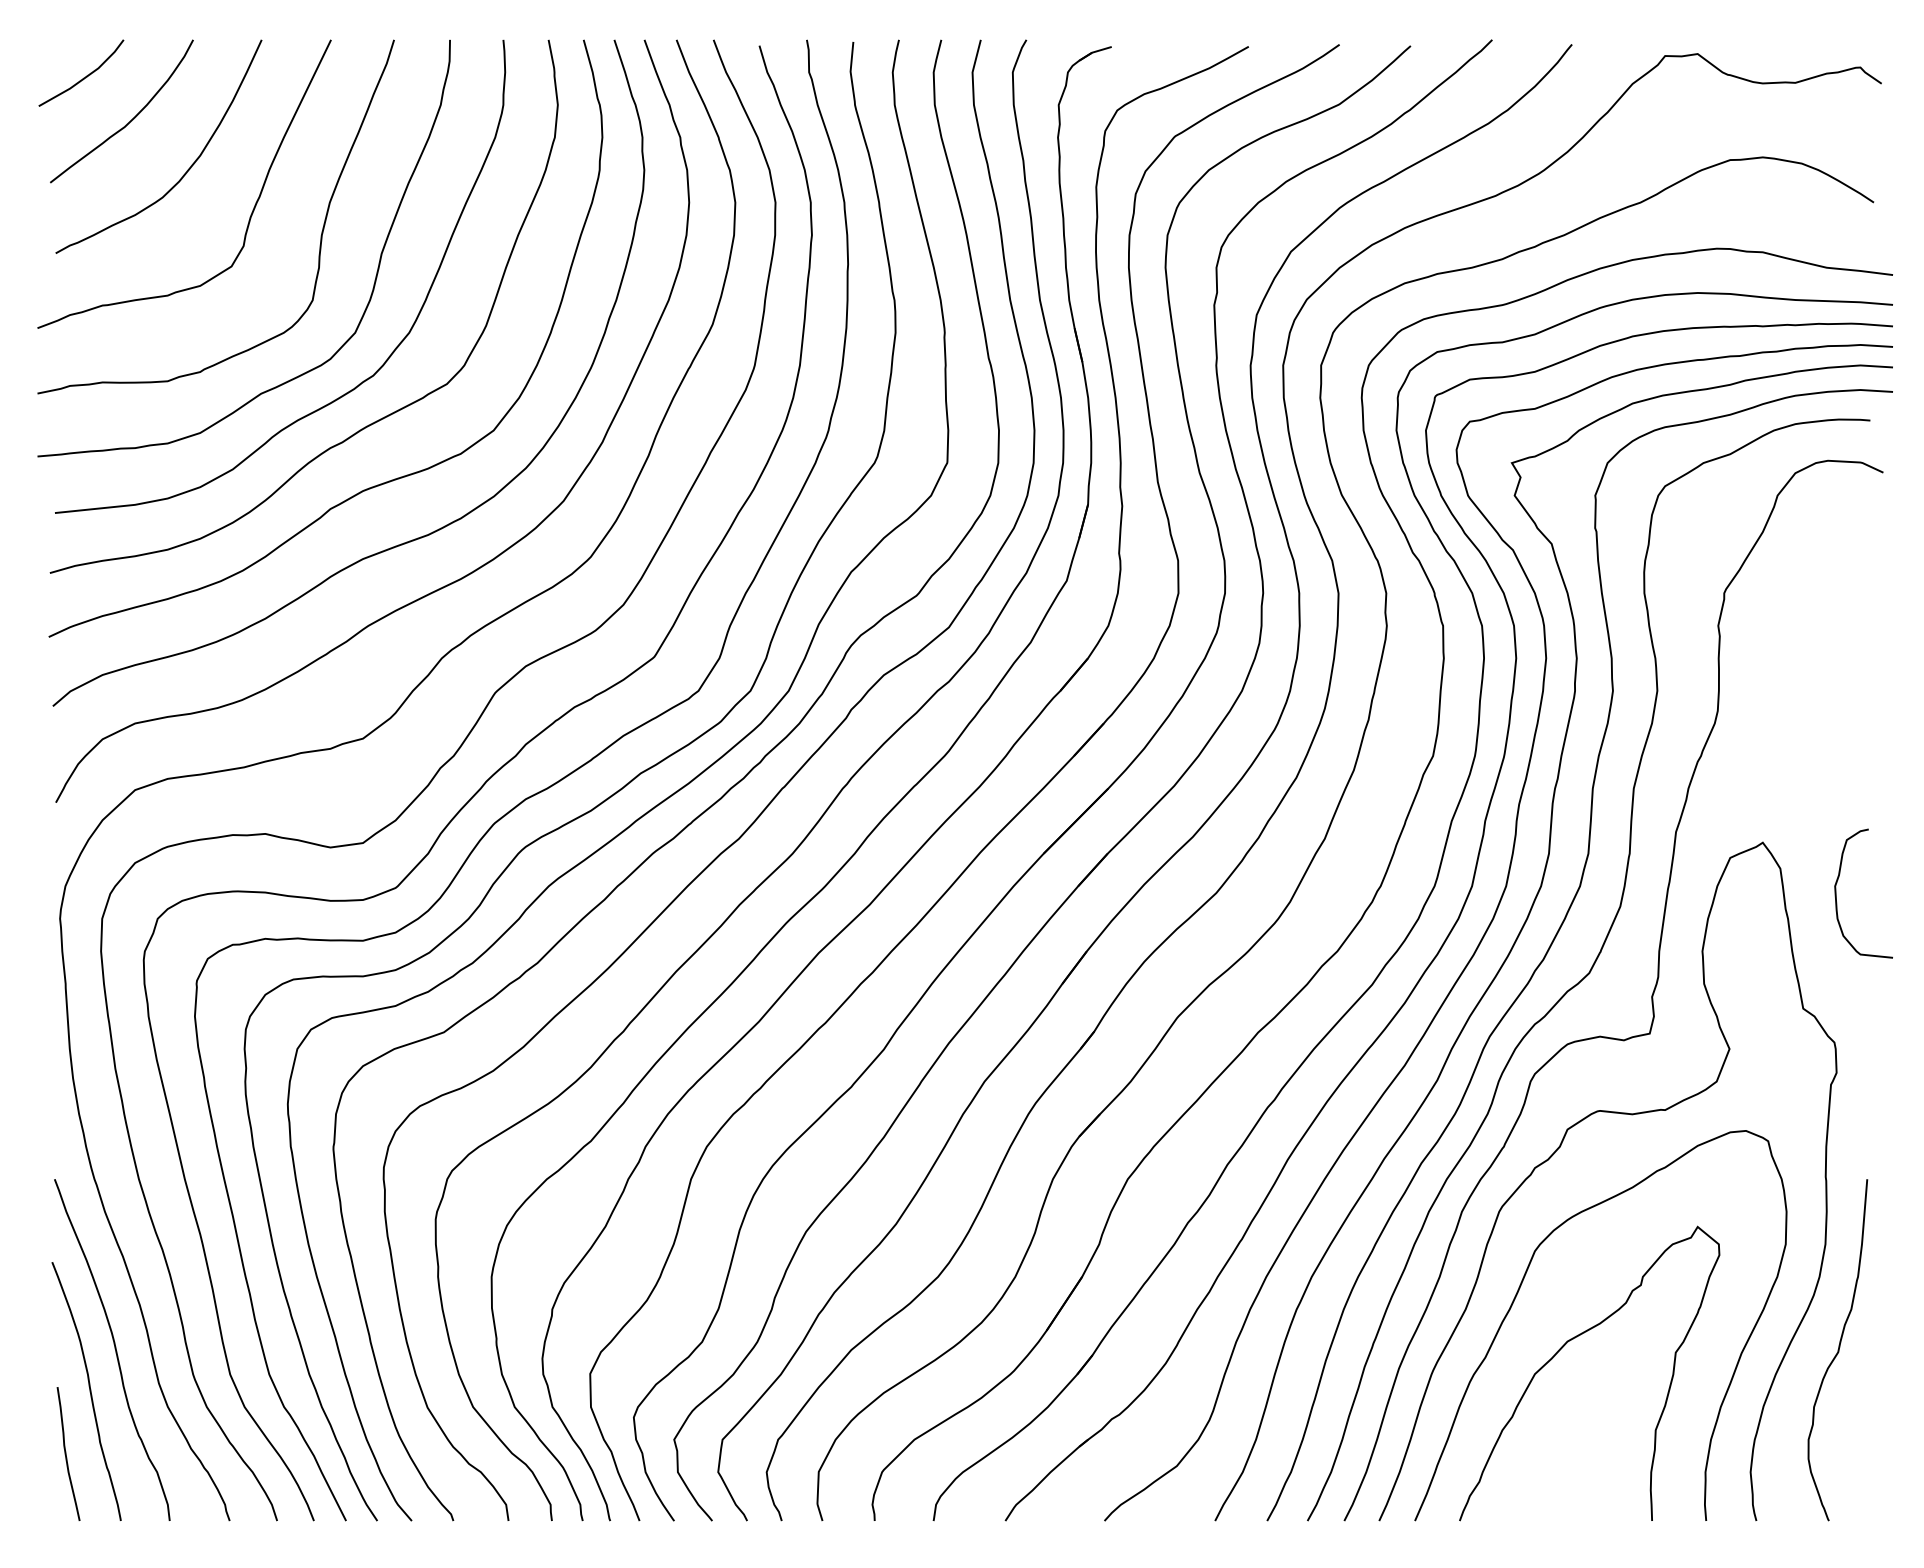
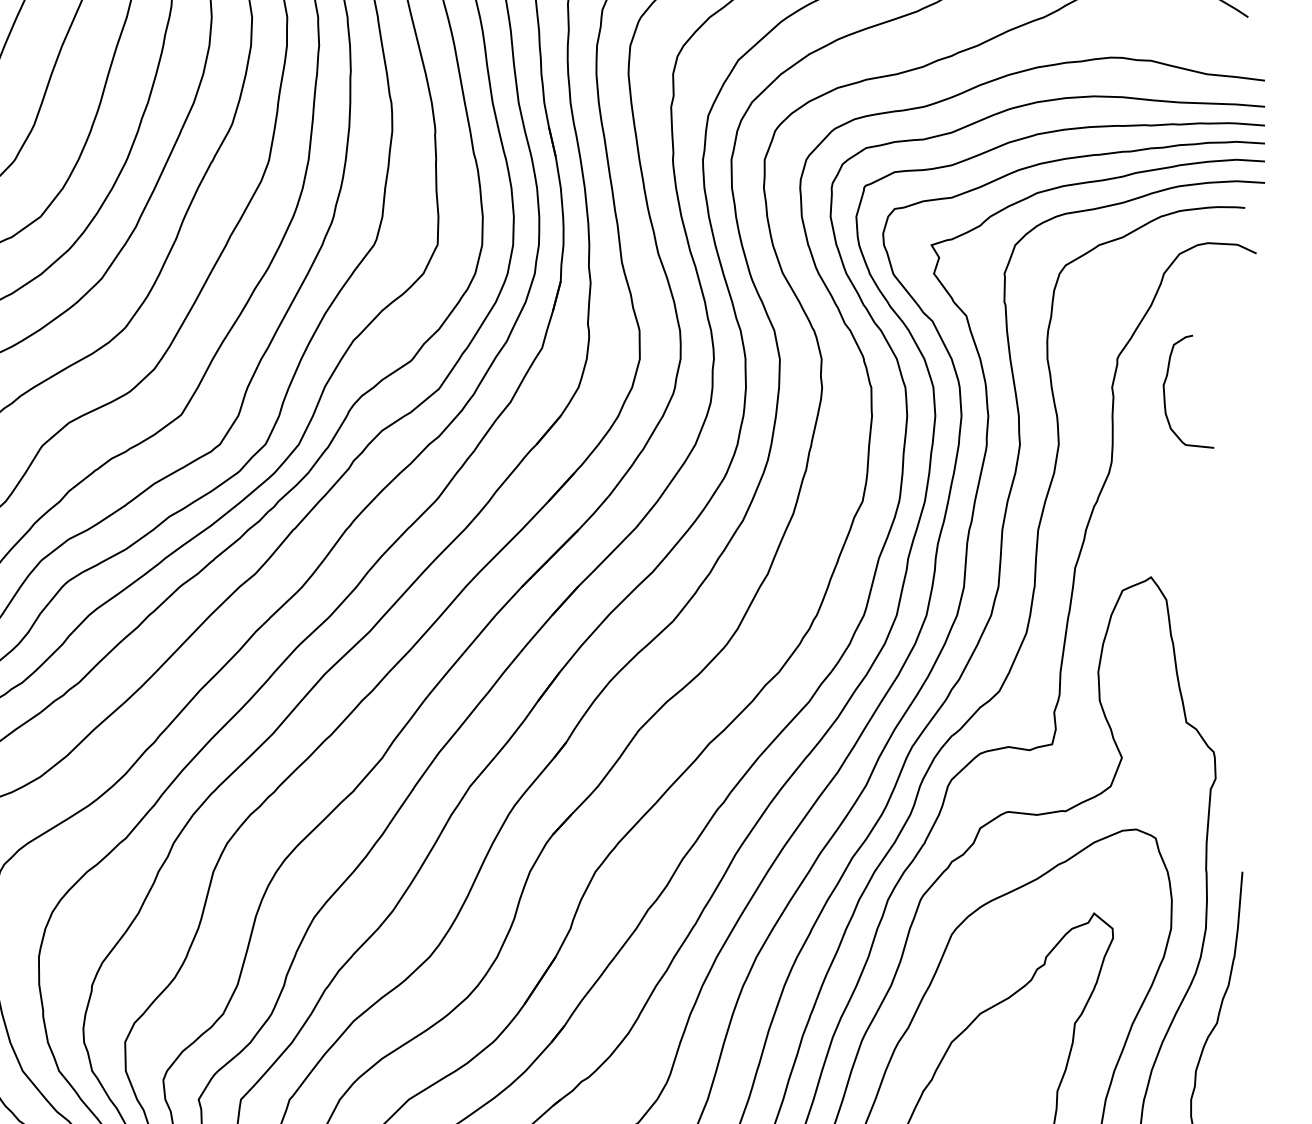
curve: (1836, 893) -> (1164, 391), moved

